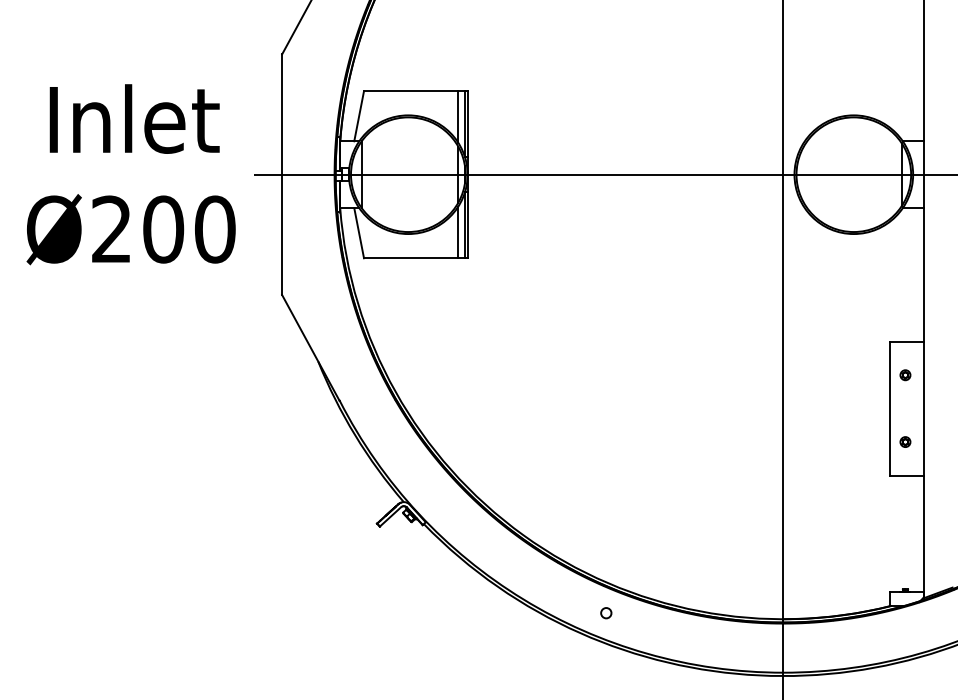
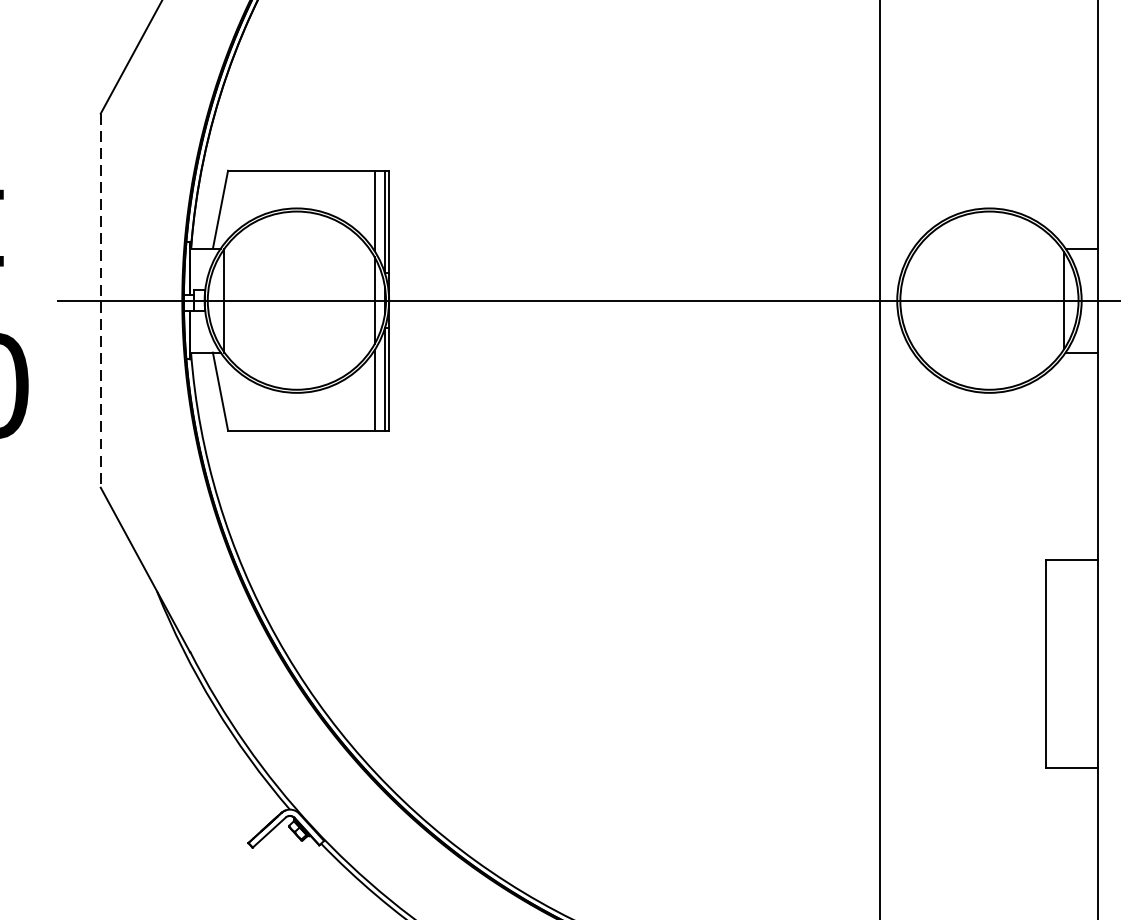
line: (282, 175) -> (101, 301), solid -> dashed
part: (905, 375) -> (1069, 612), removed
part: (905, 441) -> (1069, 715), removed

